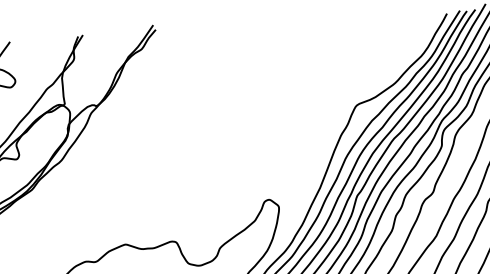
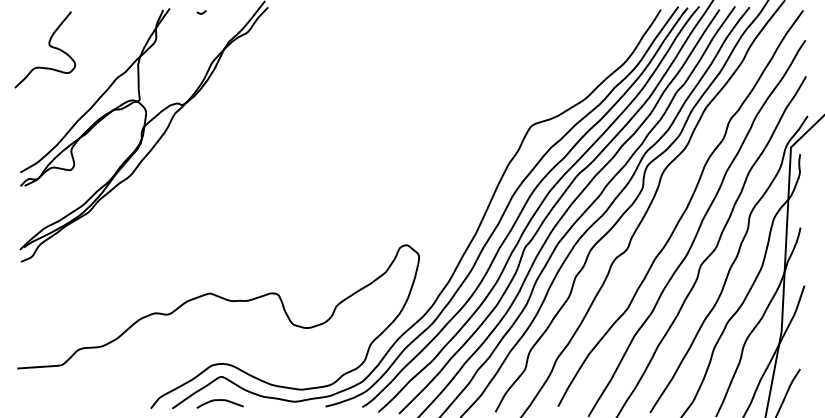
line: (106, 36) -> (201, 12), added

